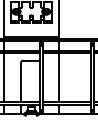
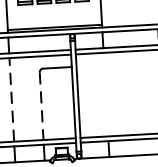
line: (4, 77) -> (12, 99), solid -> dashed
line: (58, 77) -> (105, 94), removed
line: (21, 82) -> (42, 106), solid -> dashed

